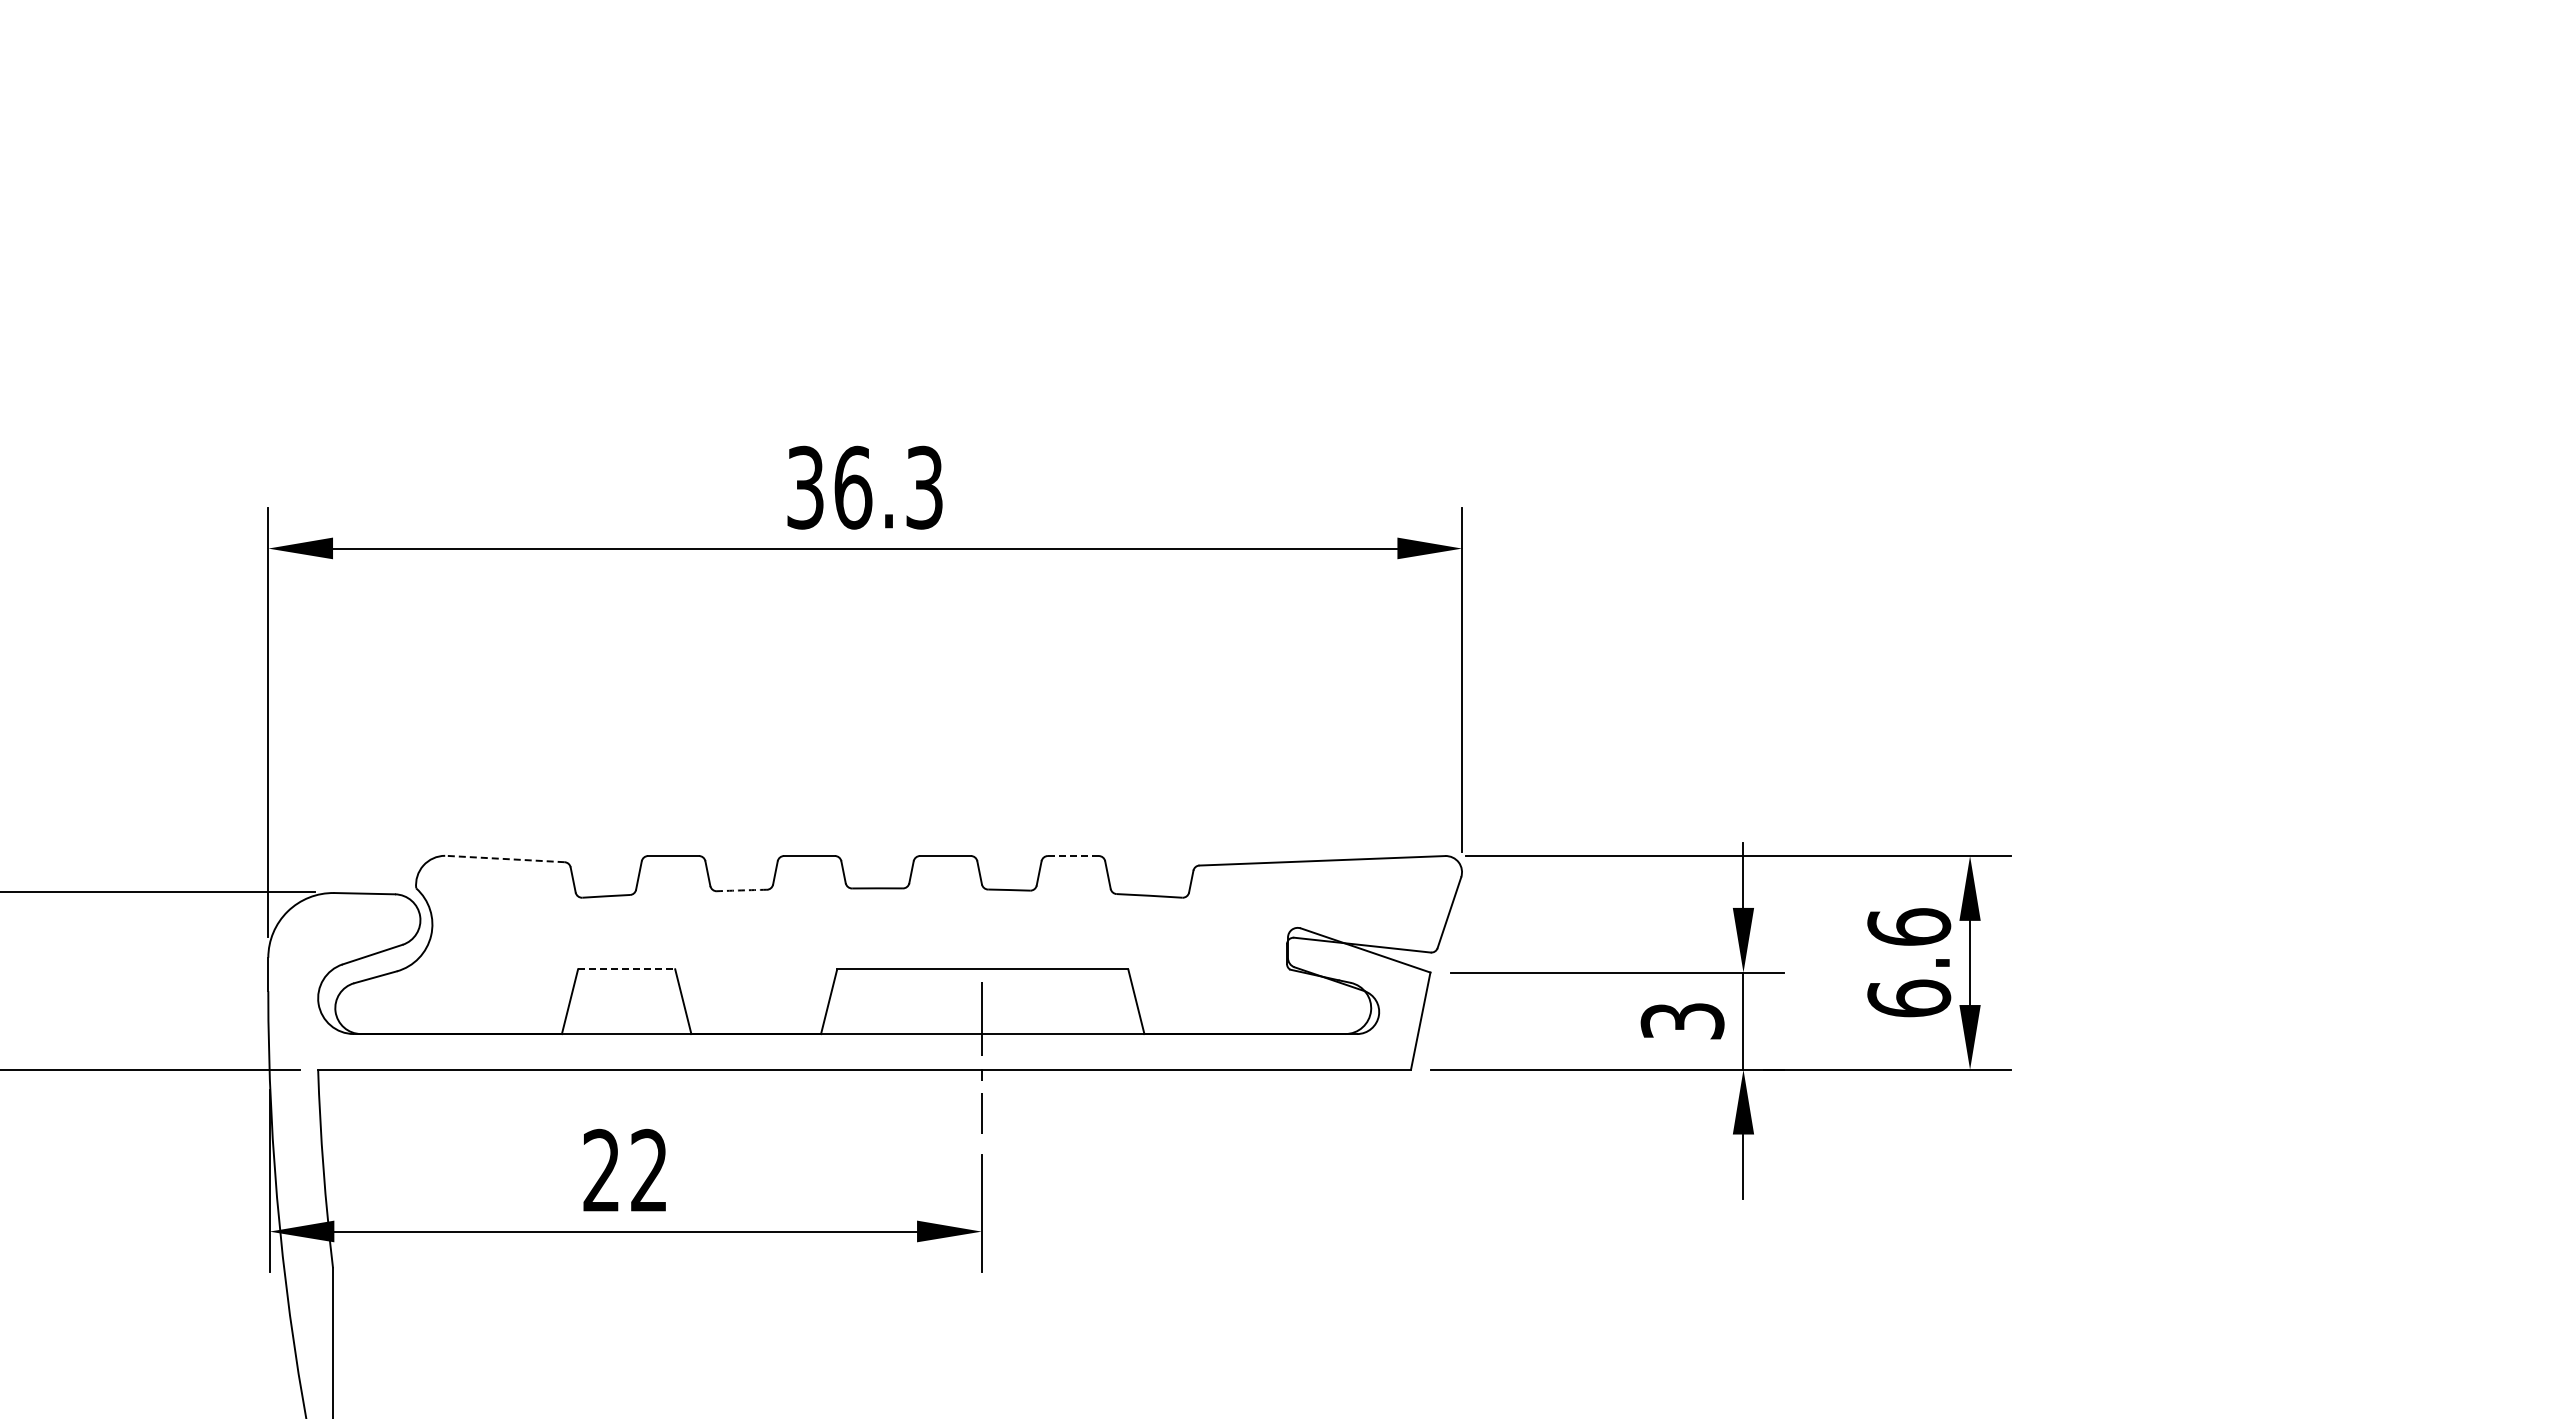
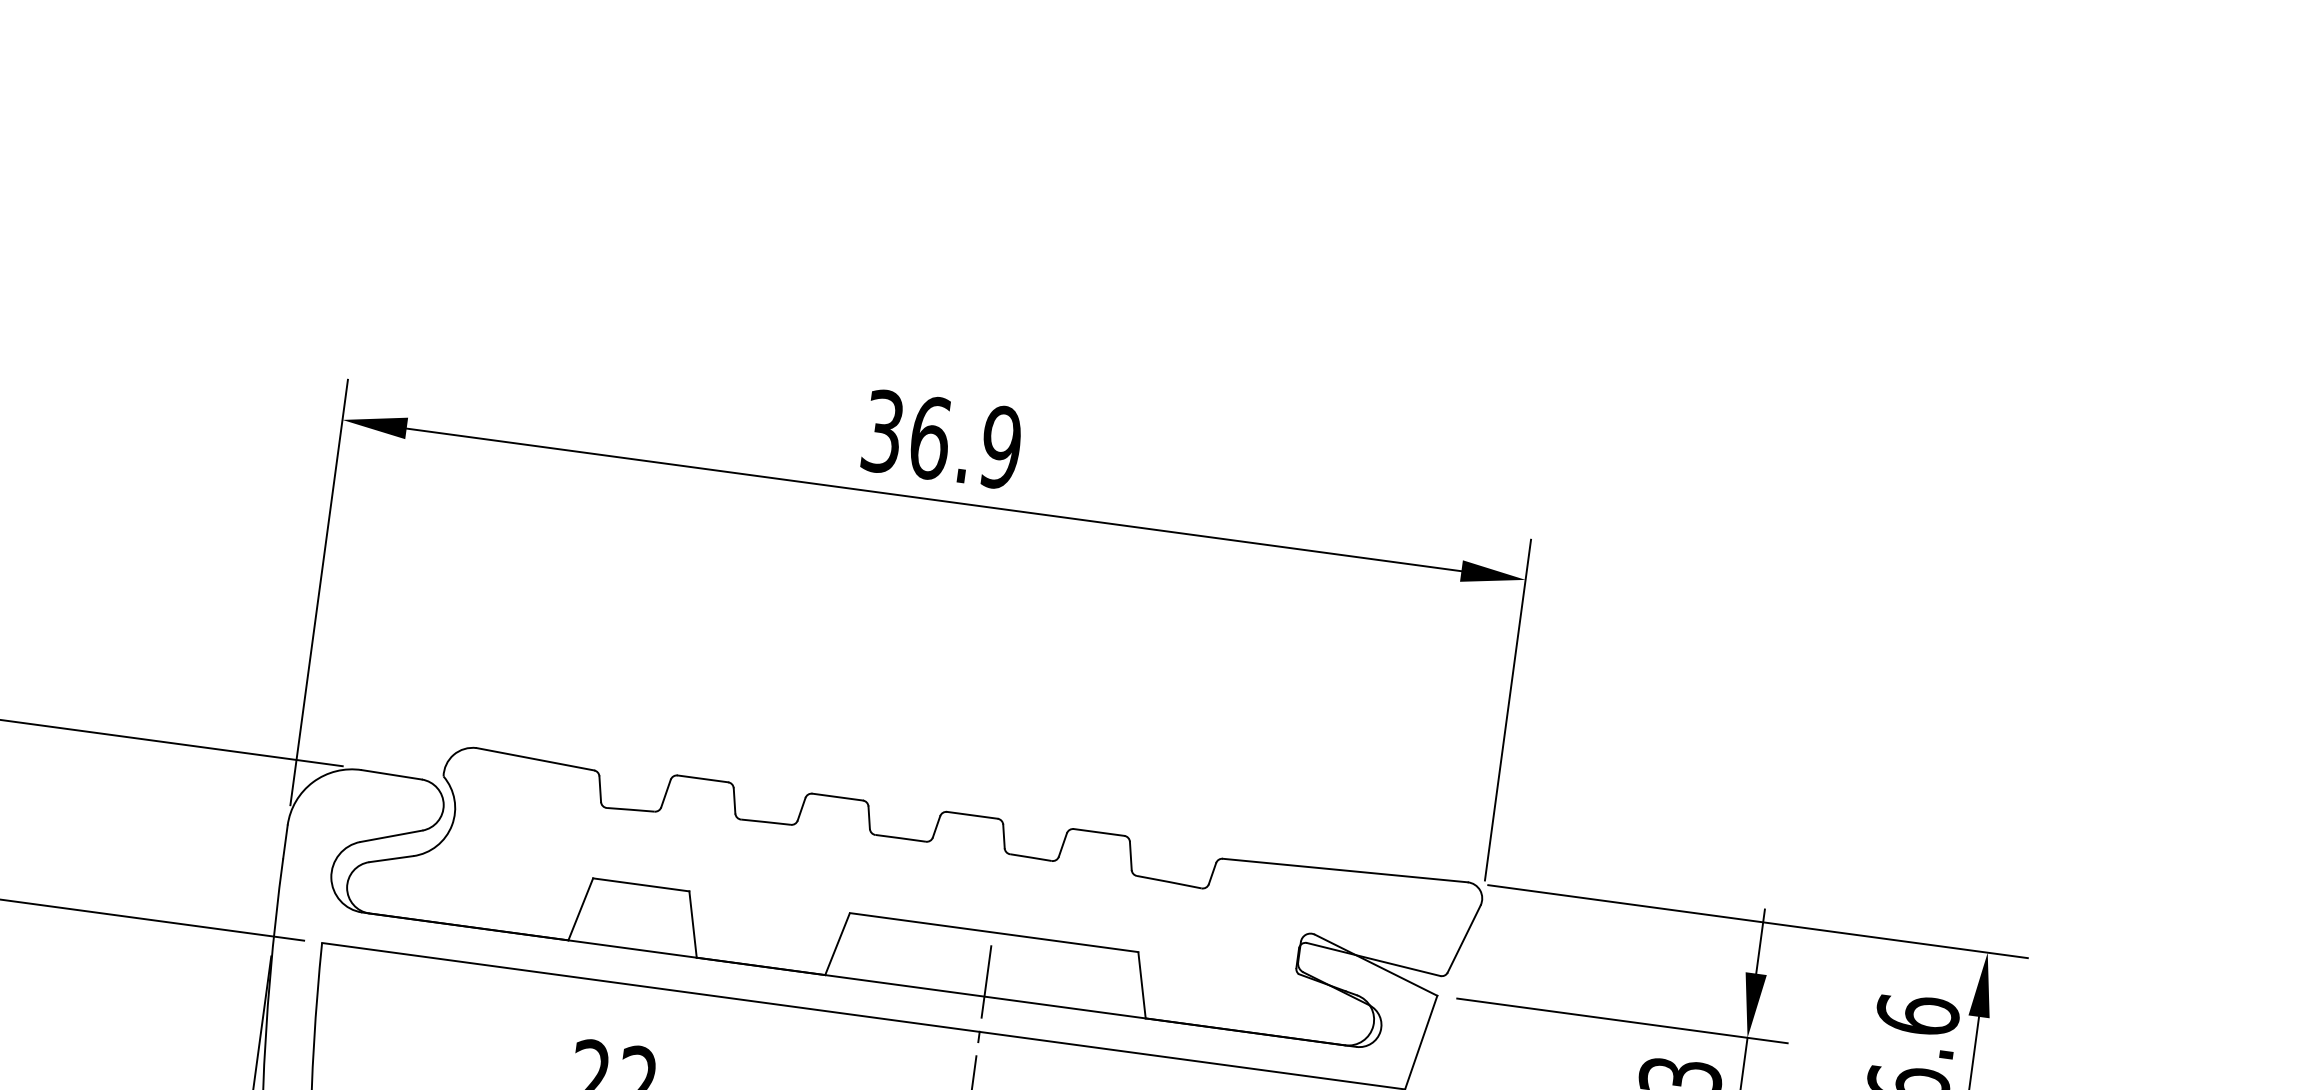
text: (924, 487) -> (1000, 447), 36.3 -> 36.9
line: (1072, 856) -> (1098, 832), dashed -> solid
line: (504, 859) -> (534, 759), dashed -> solid
arc: (741, 890) -> (765, 822), dashed -> solid
line: (626, 969) -> (641, 885), dashed -> solid

